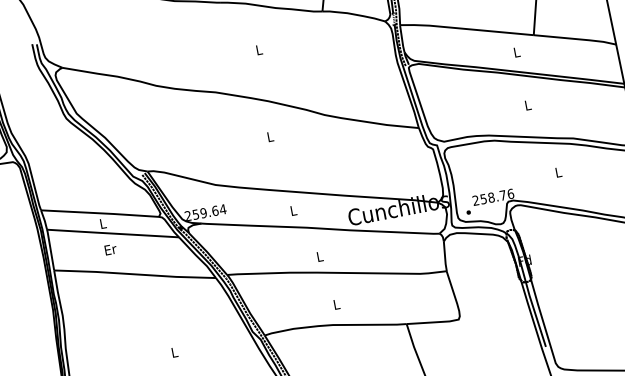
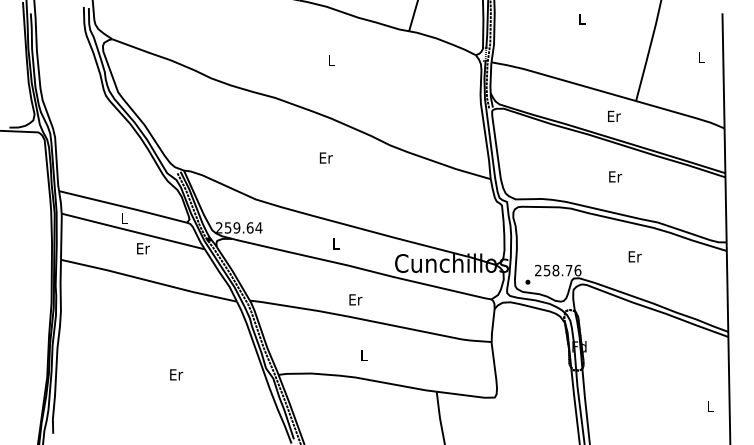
text: (517, 51) -> (614, 115), L -> Er
text: (528, 104) -> (615, 176), L -> Er
text: (269, 136) -> (325, 157), L -> Er
text: (558, 172) -> (634, 256), L -> Er
text: (110, 249) -> (143, 248), moved
text: (319, 256) -> (355, 299), L -> Er
text: (174, 352) -> (176, 374), L -> Er

